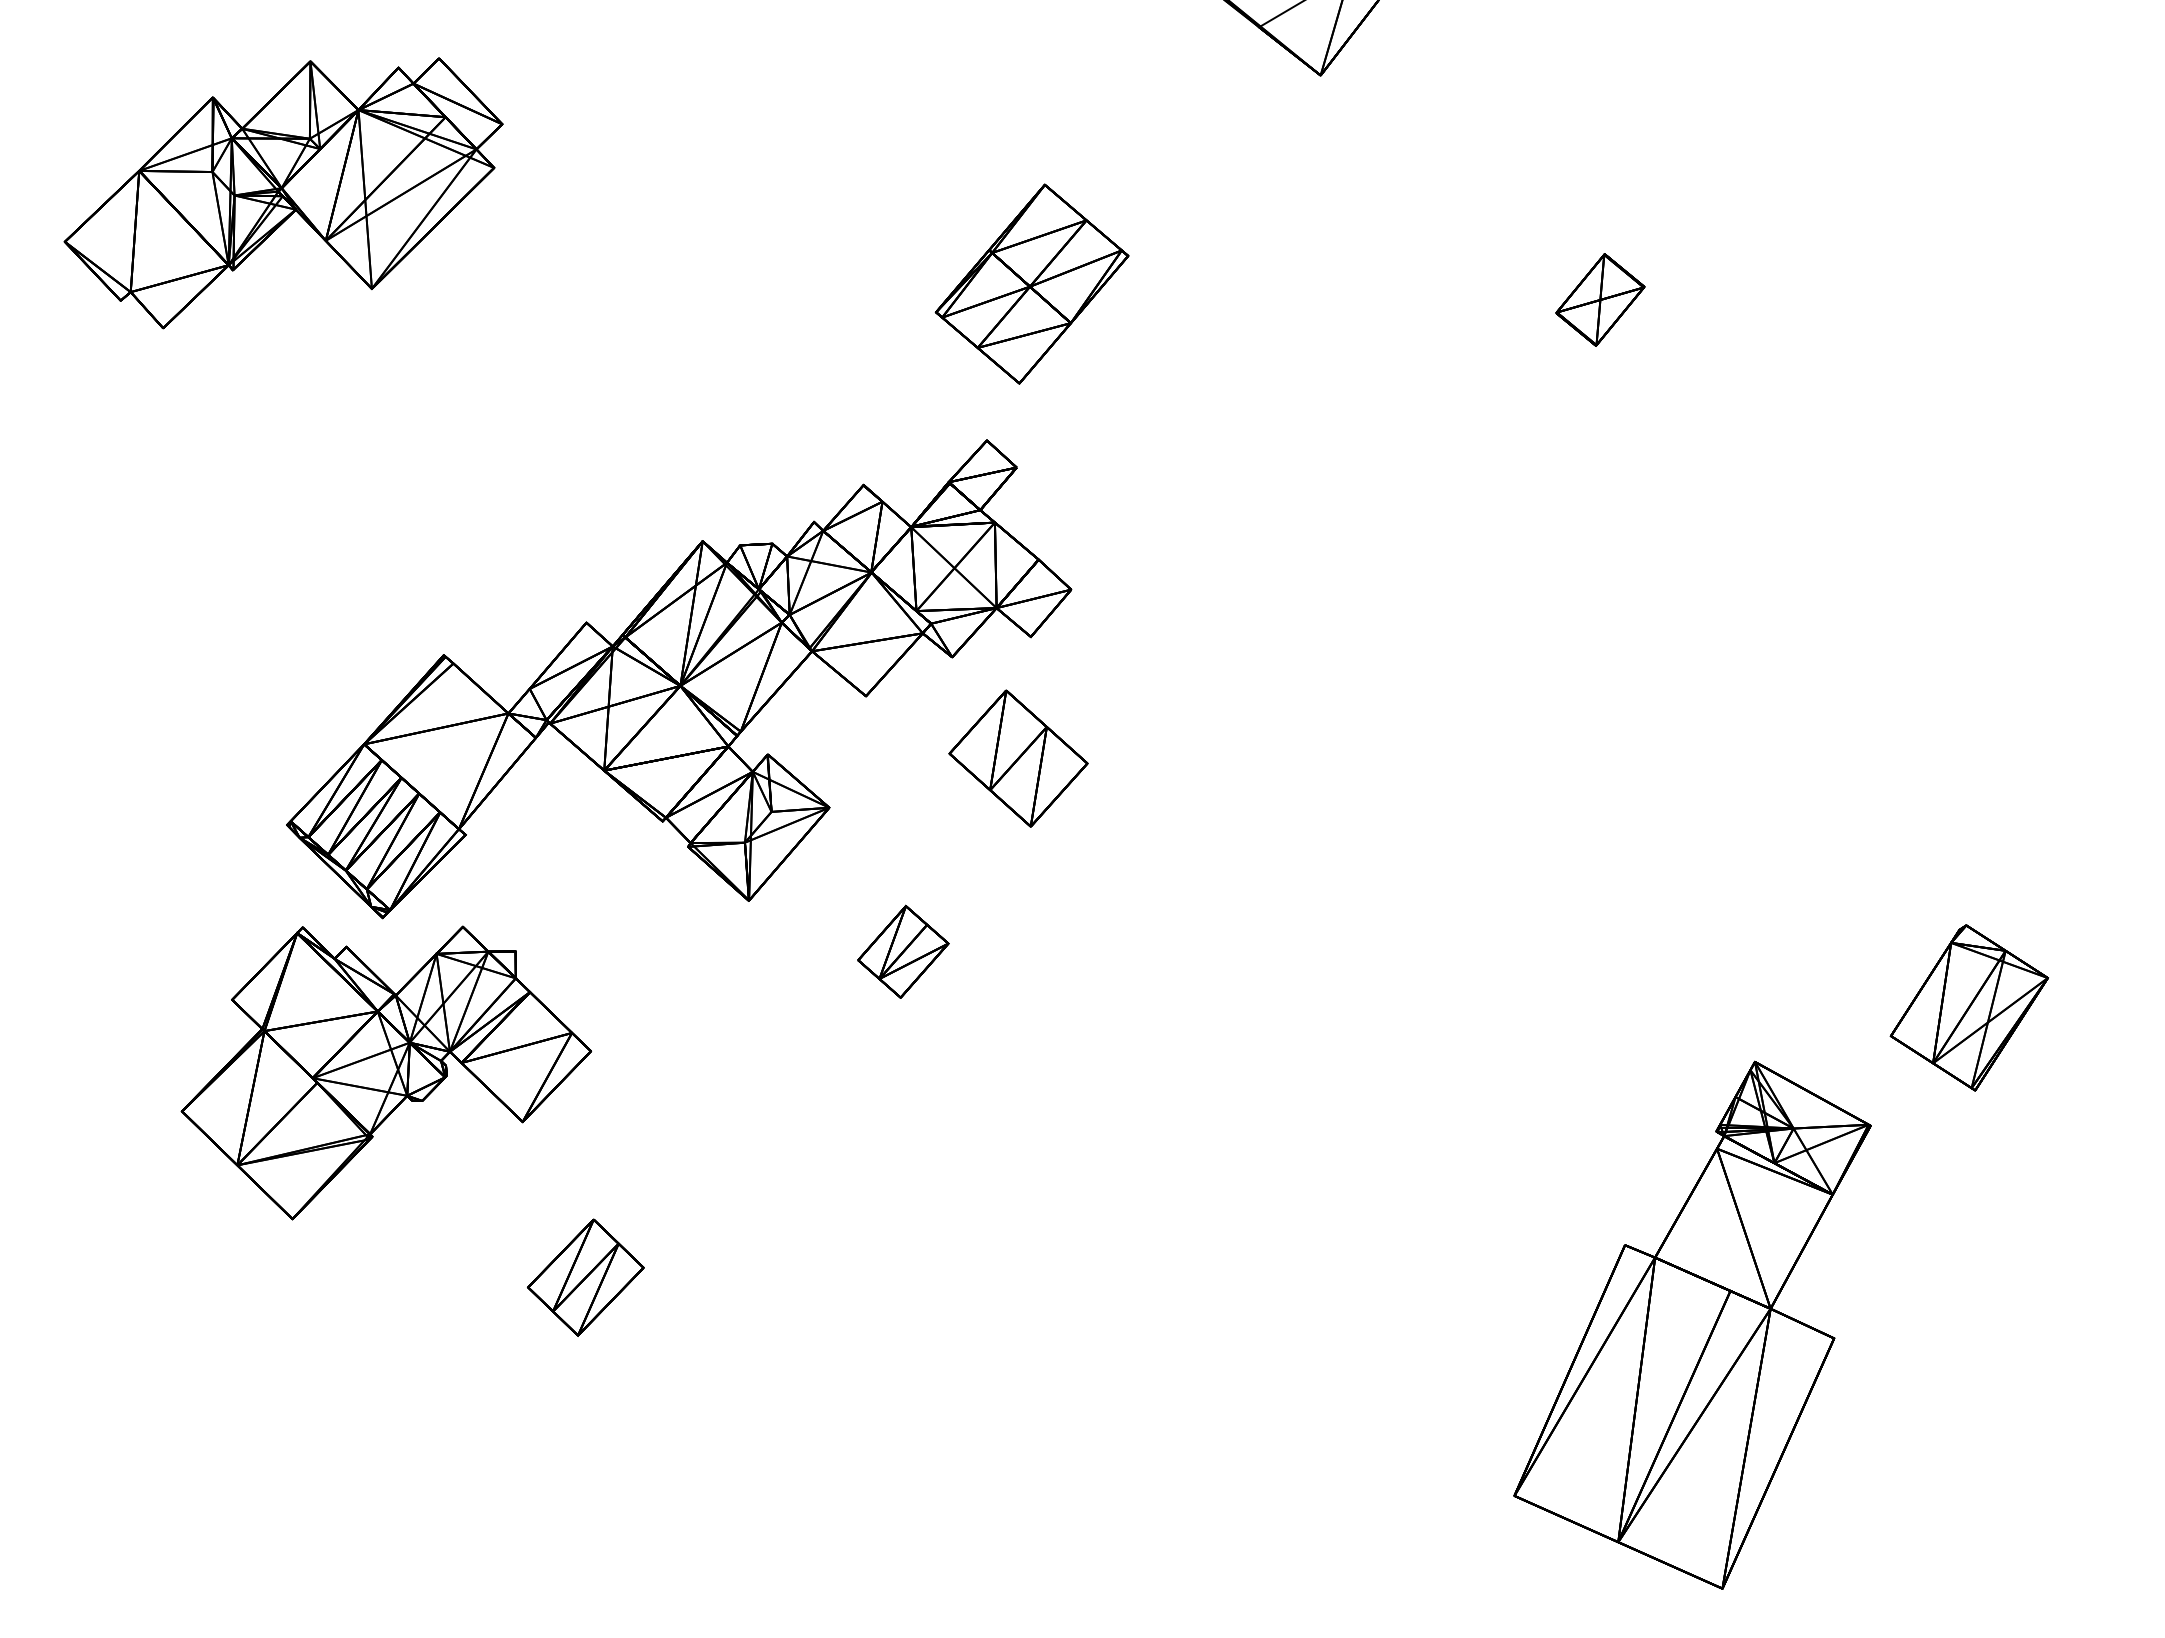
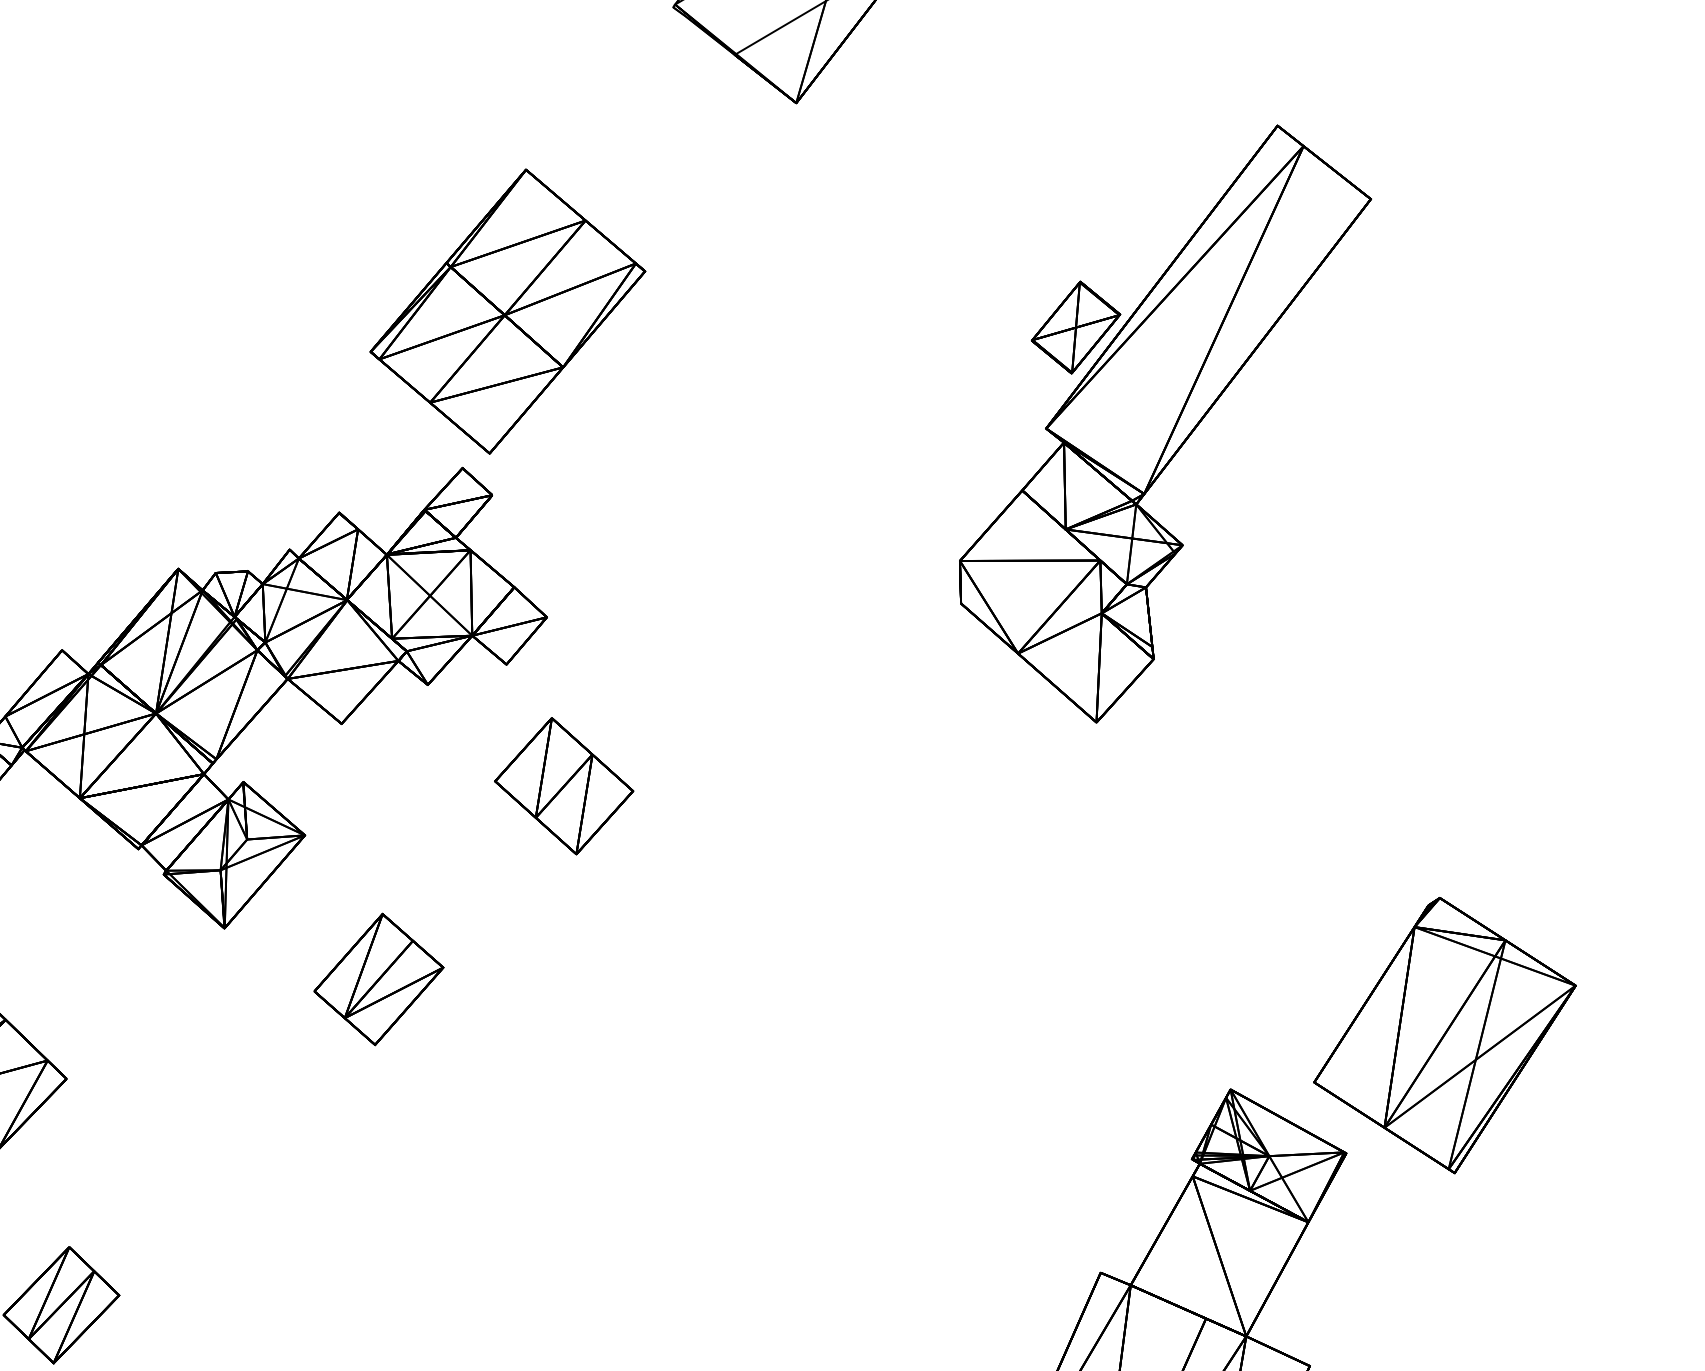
part: (1031, 284) -> (507, 312), size x1.43
part: (1689, 395) -> (1165, 423), added
part: (1018, 758) -> (564, 786), moved
part: (903, 951) -> (379, 979), size x1.43
part: (1969, 1007) -> (1445, 1035), size x1.67

